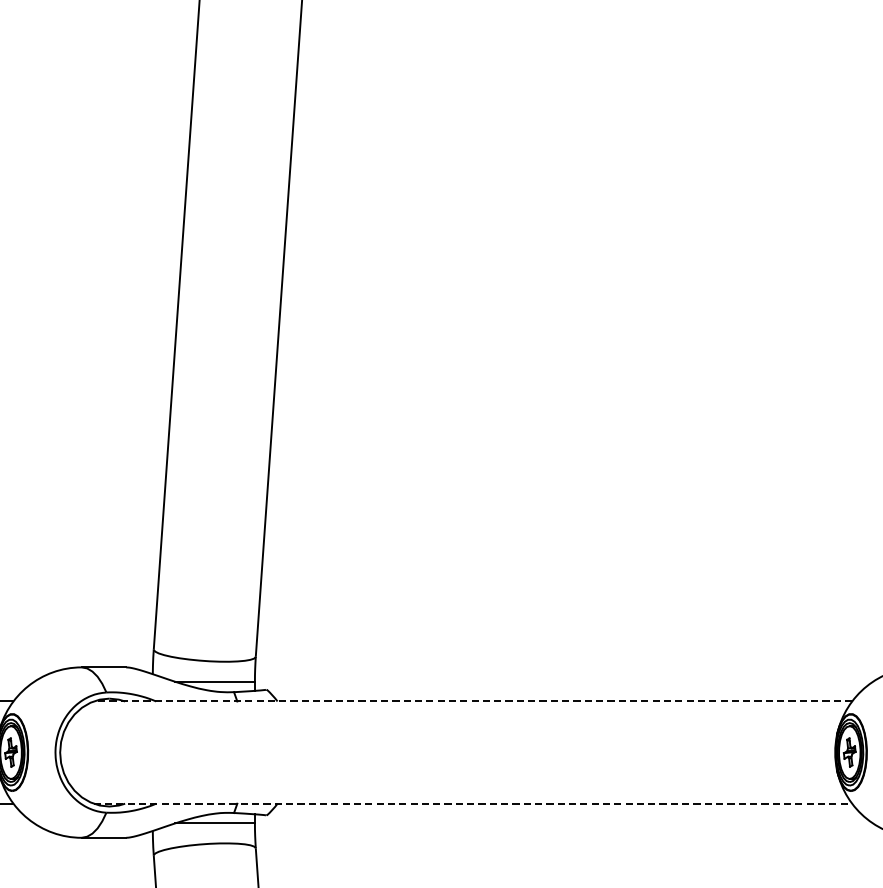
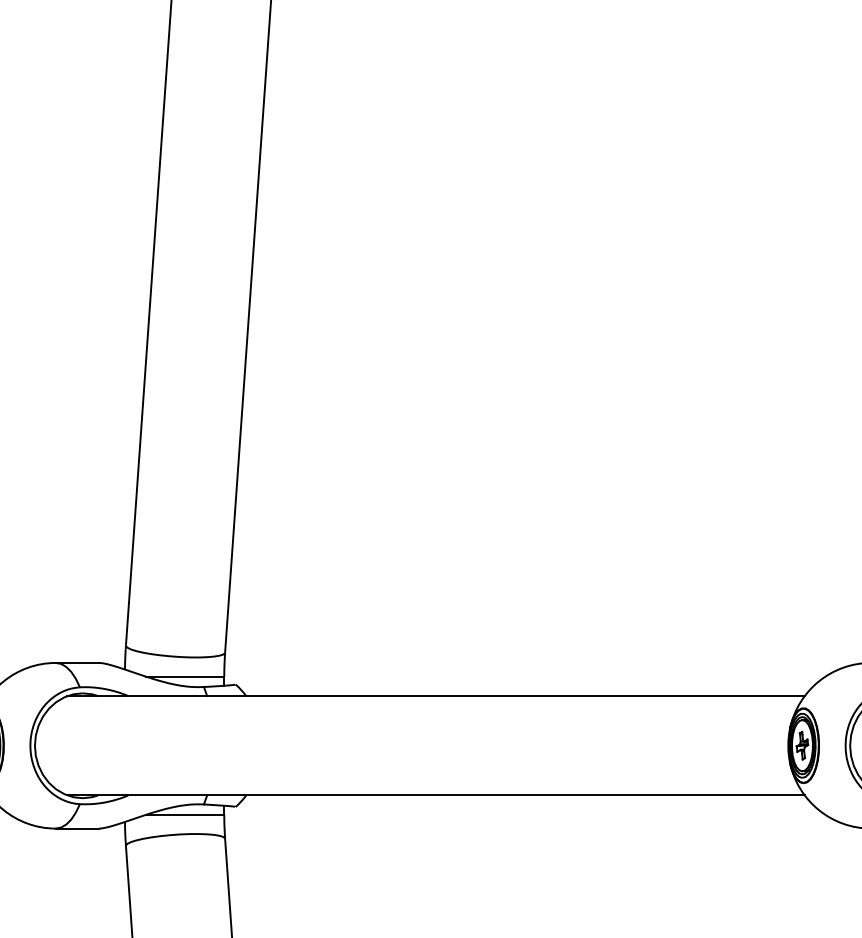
line: (473, 701) -> (436, 696), dashed -> solid
line: (473, 803) -> (436, 795), dashed -> solid

